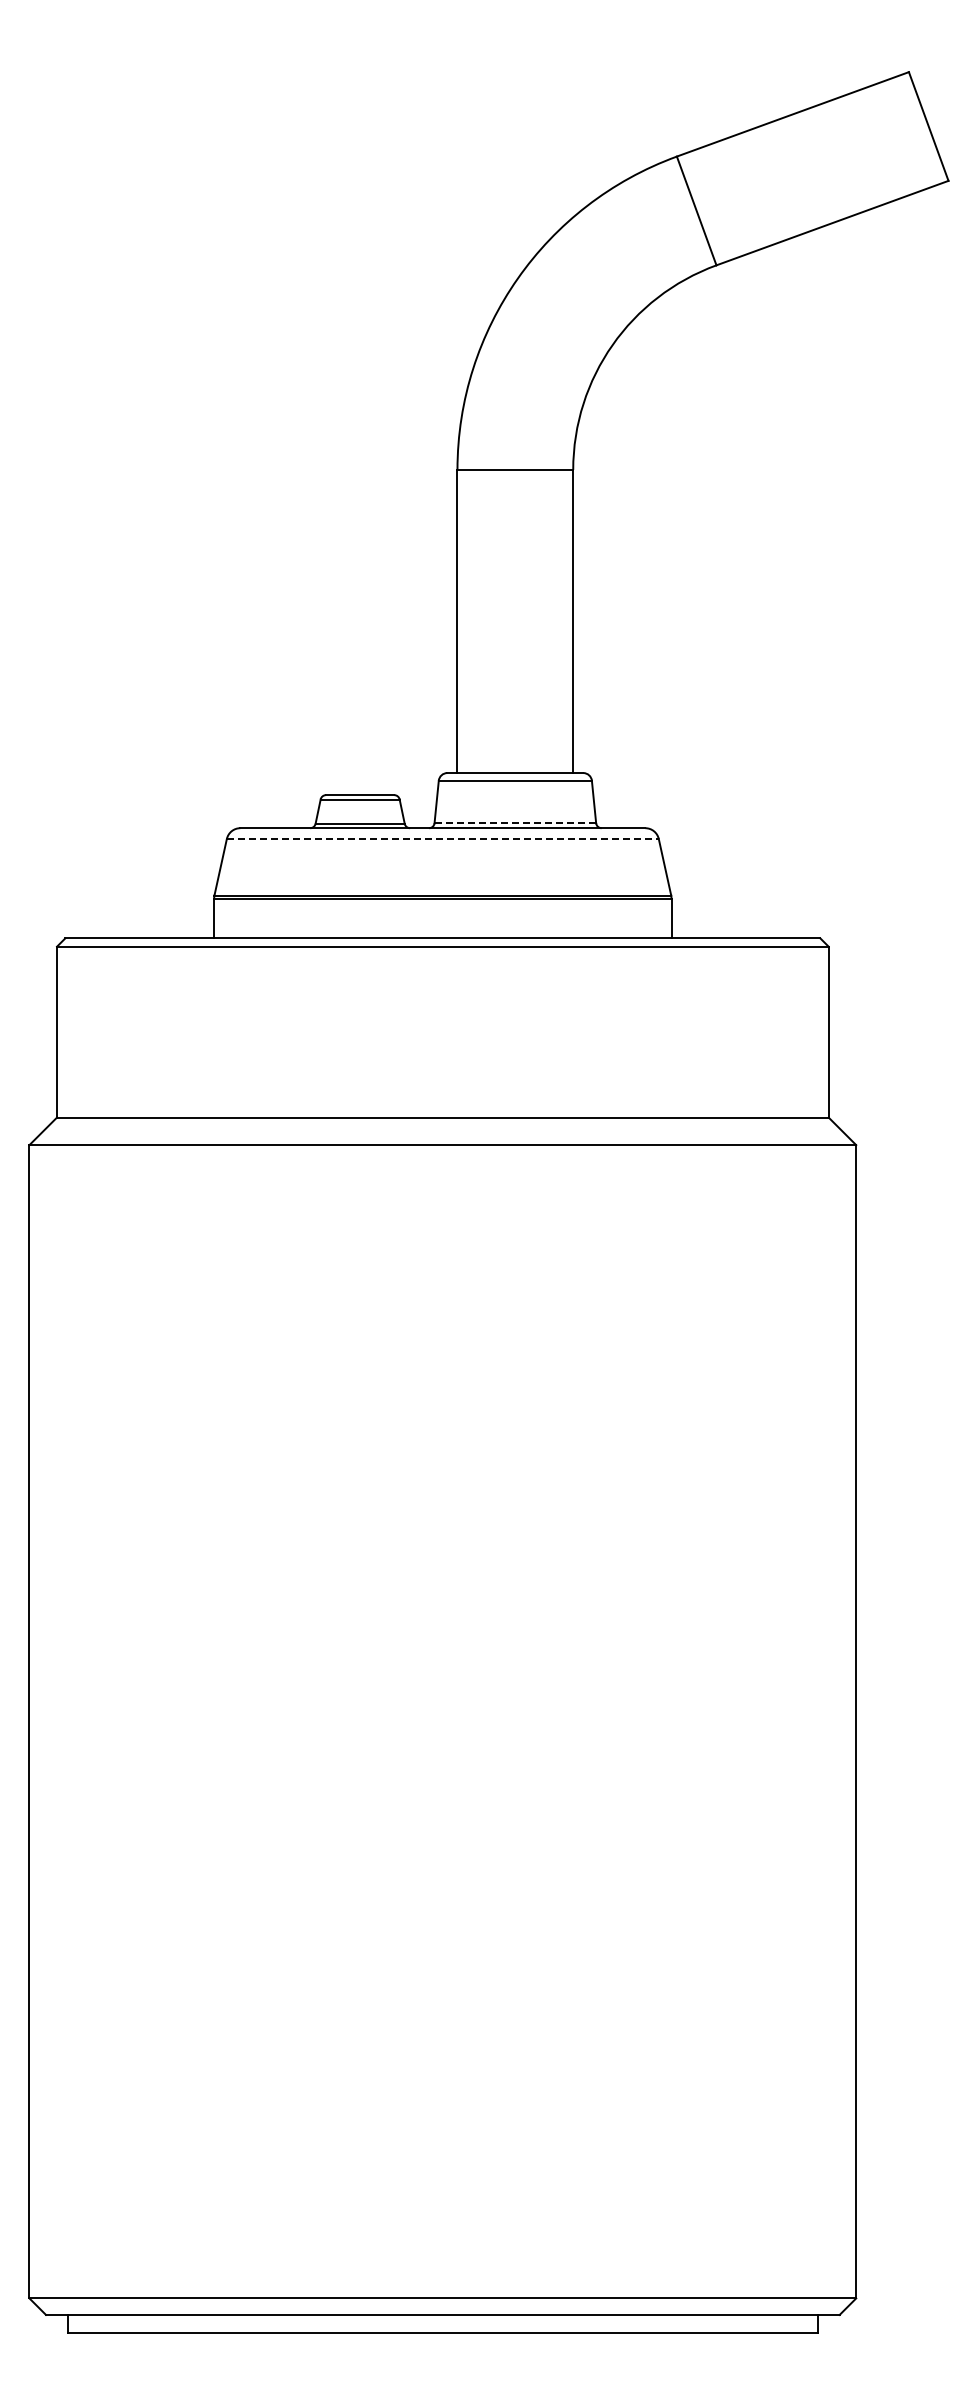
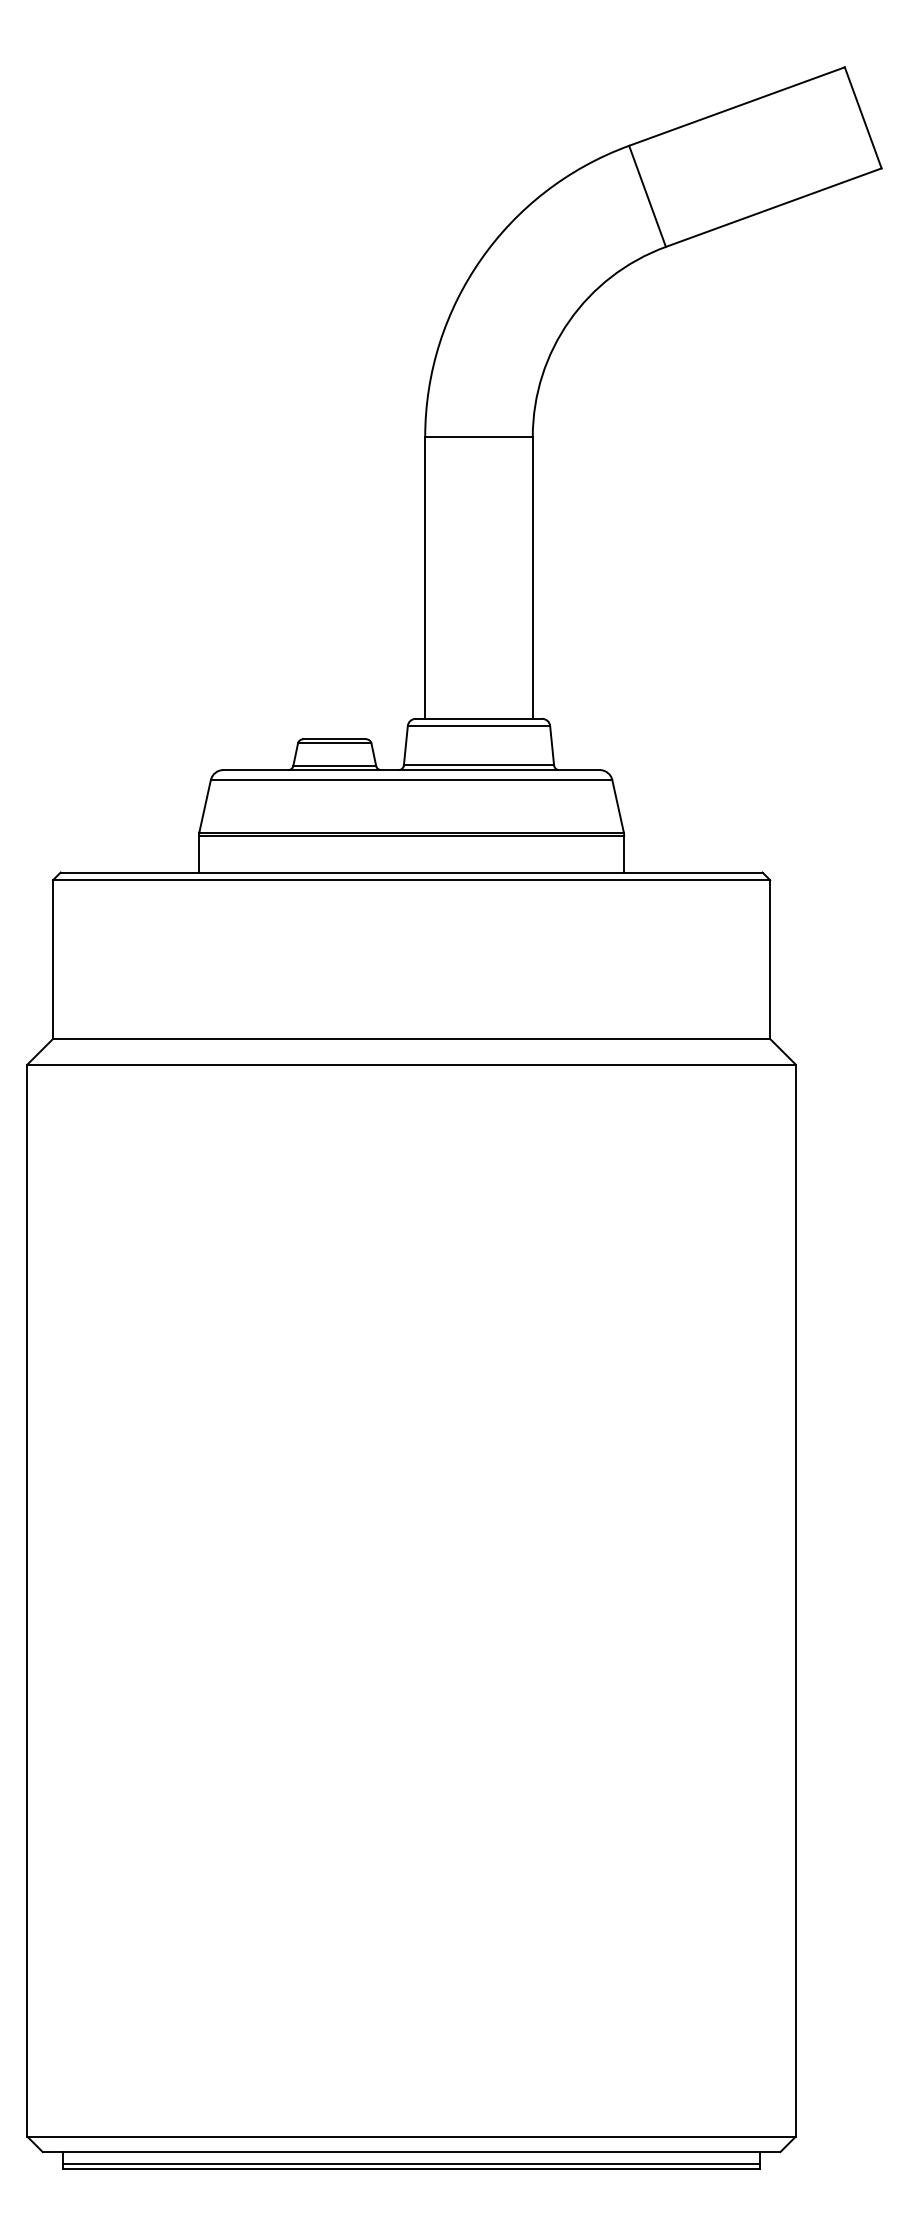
line: (515, 823) -> (479, 765), dashed -> solid
line: (442, 839) -> (411, 780), dashed -> solid
line: (442, 2327) -> (411, 2163), added

